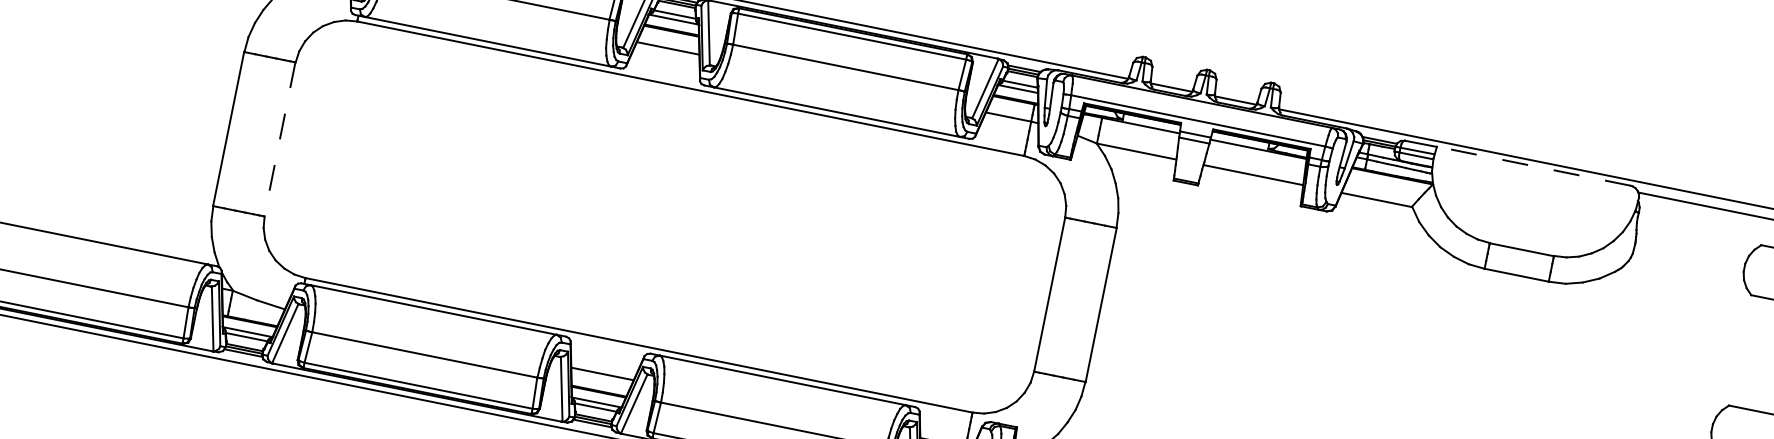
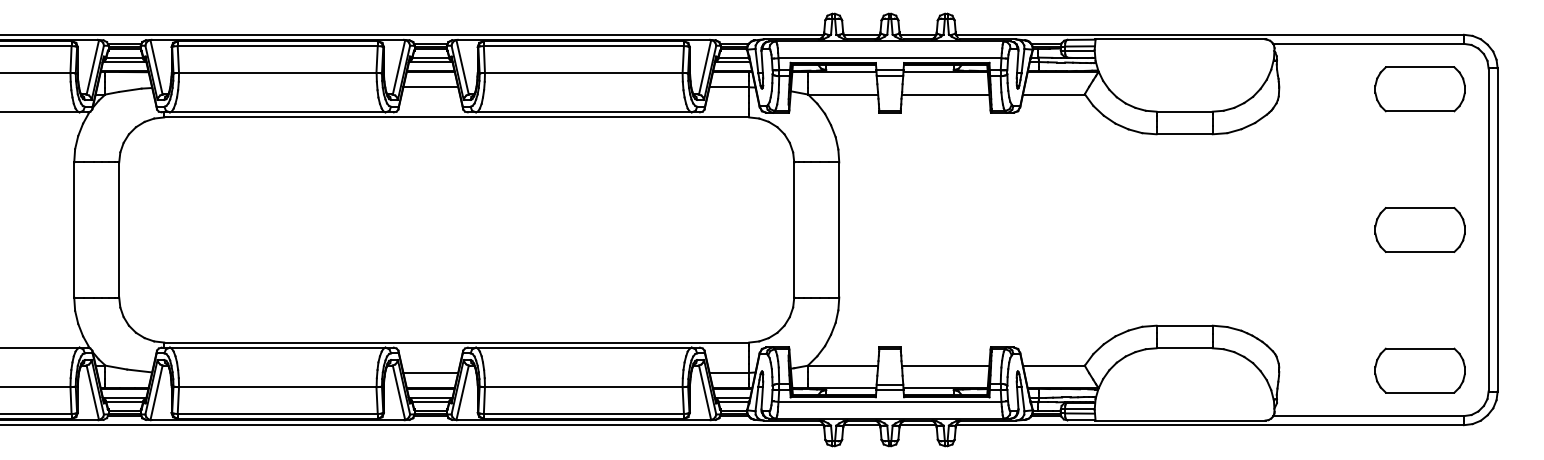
line: (279, 139) -> (118, 230), dashed -> solid
line: (1532, 166) -> (1179, 39), dashed -> solid

